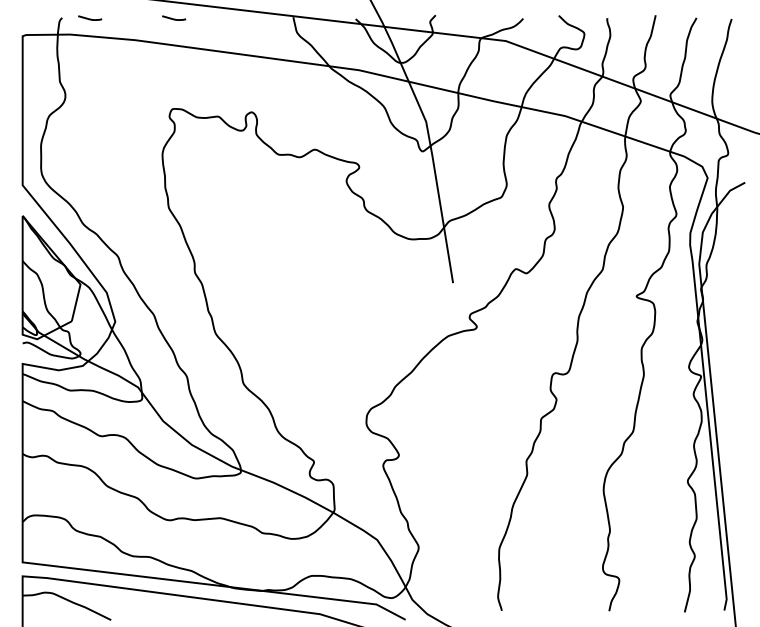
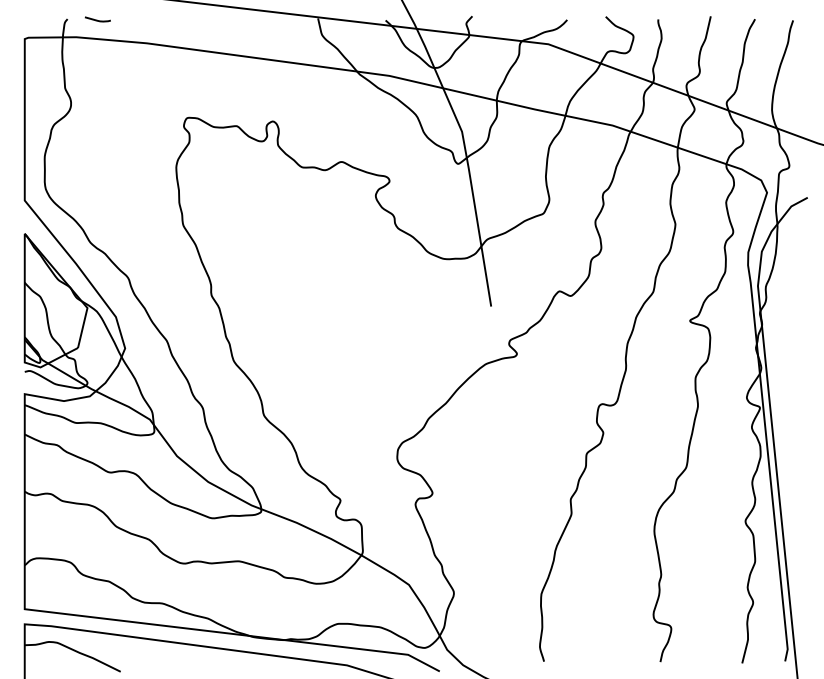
curve: (173, 18) -> (188, 19), removed

